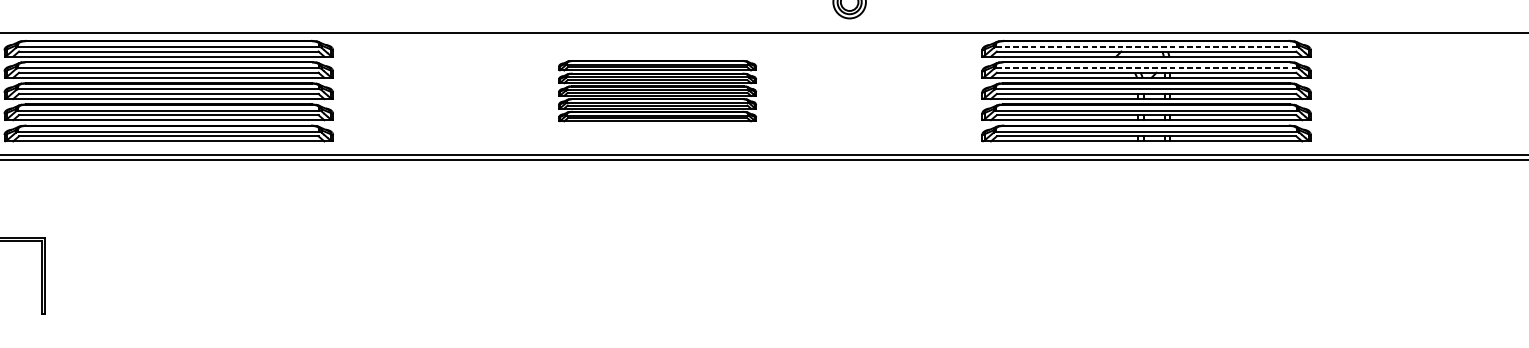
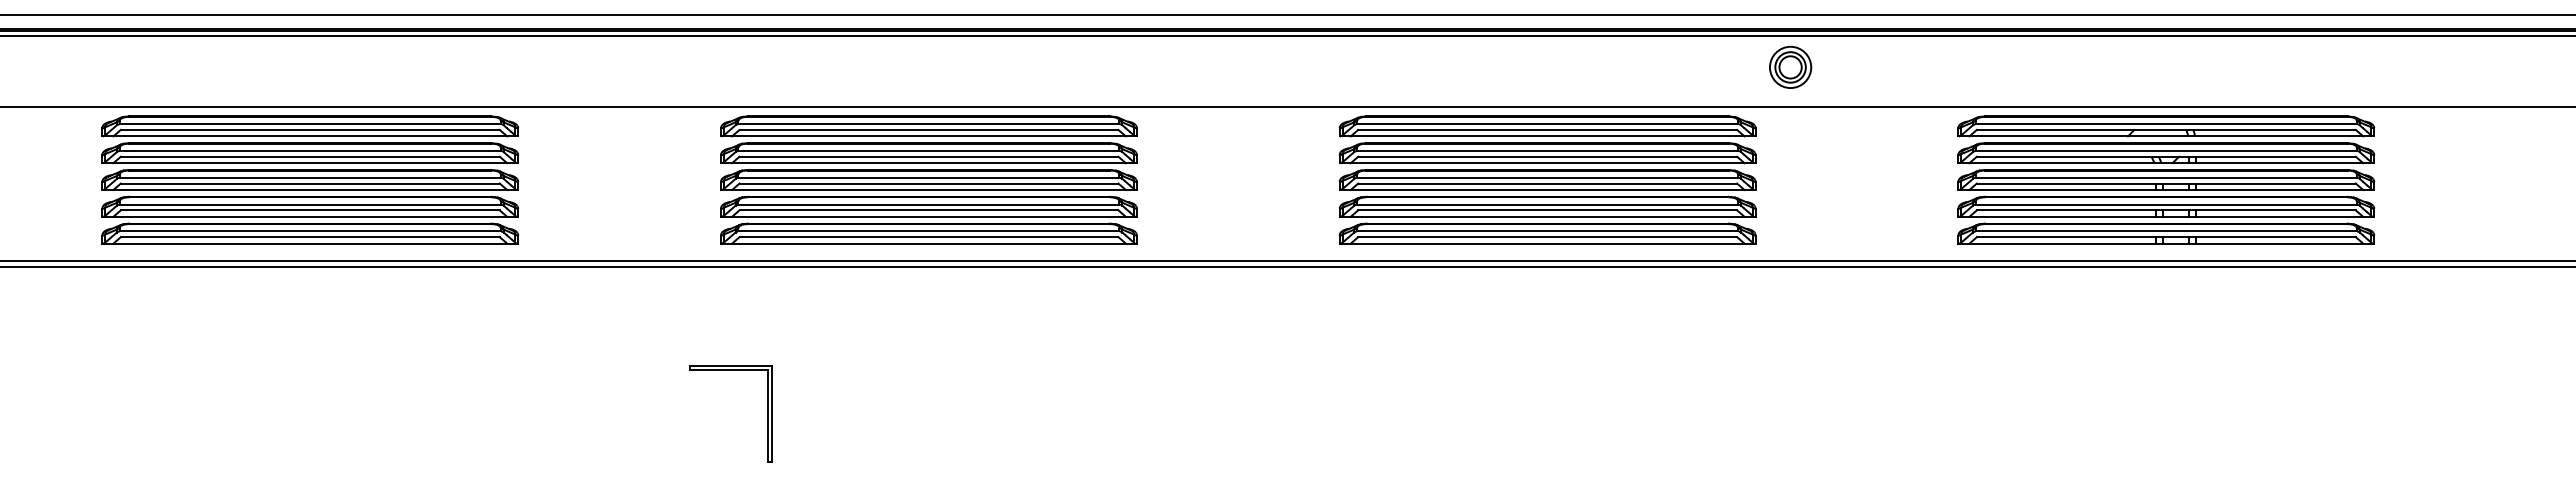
line: (1145, 47) -> (2165, 124), dashed -> solid
line: (1145, 68) -> (2165, 151), dashed -> solid
part: (657, 90) -> (1547, 179), size x1.67

